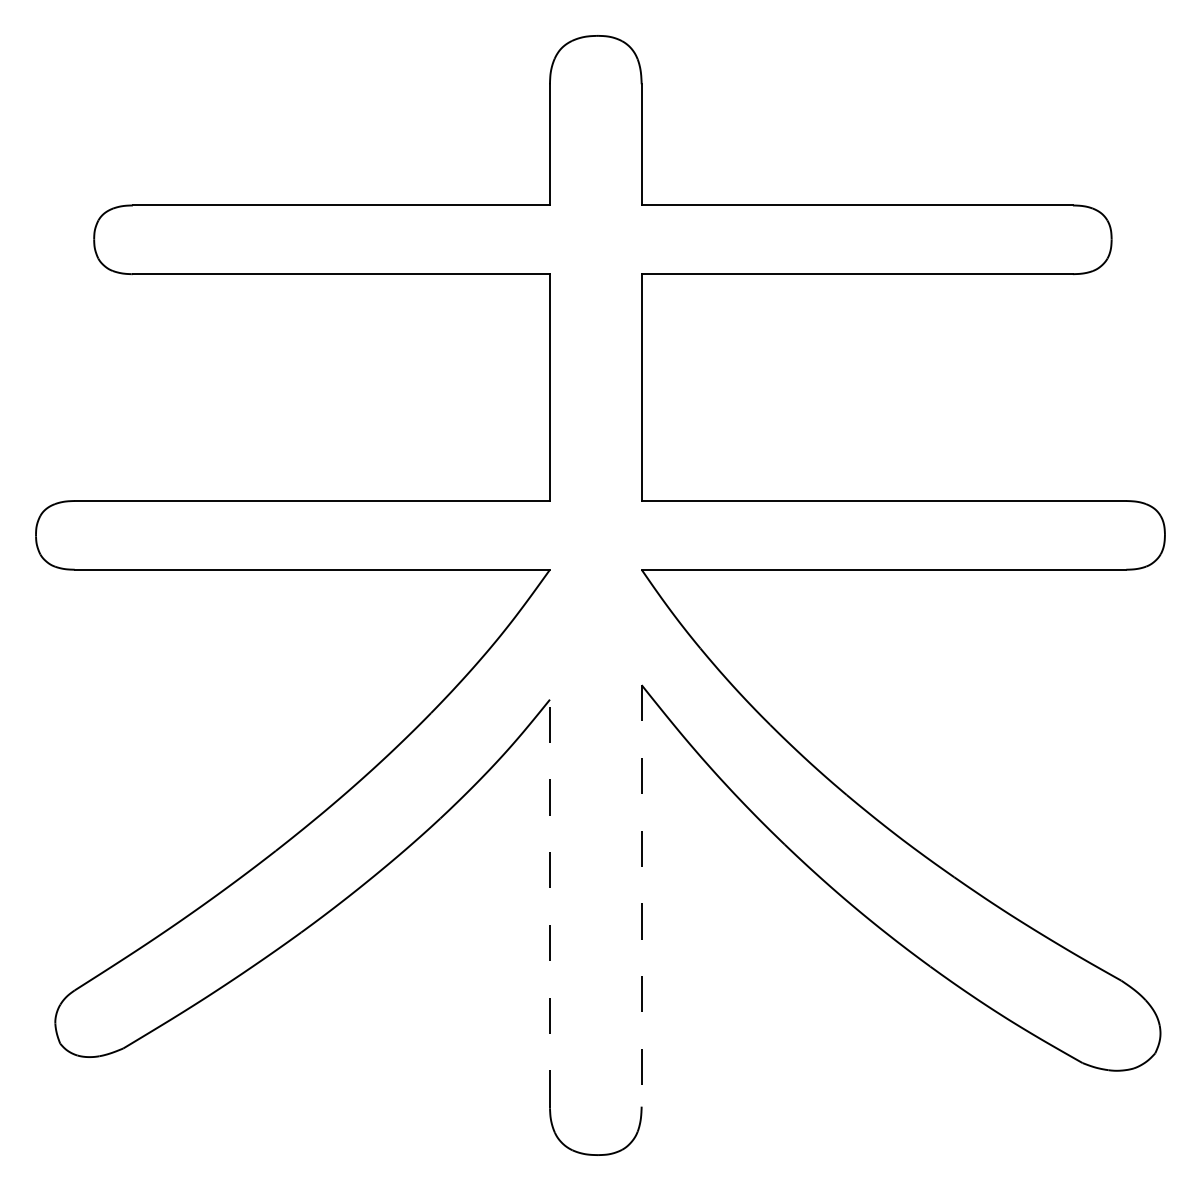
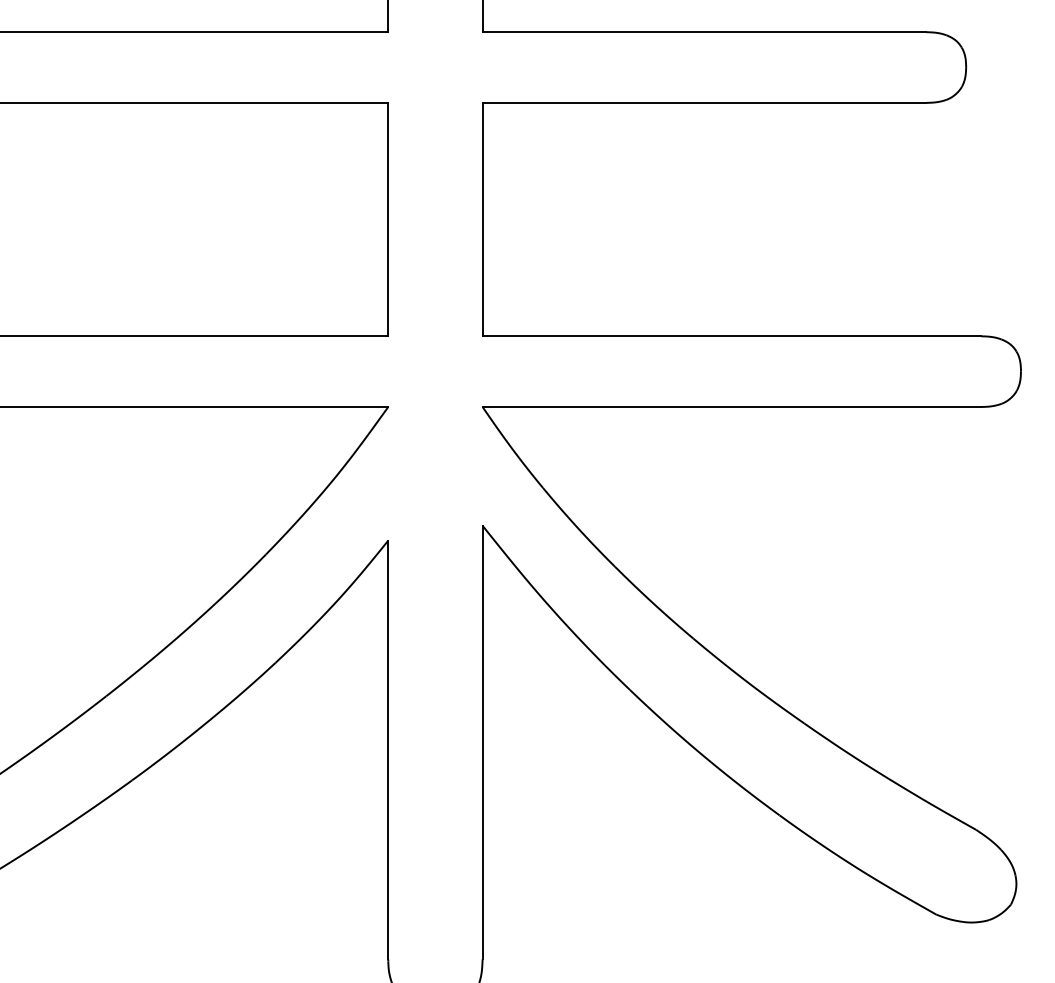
line: (641, 895) -> (482, 742), dashed -> solid
line: (549, 902) -> (387, 749), dashed -> solid

